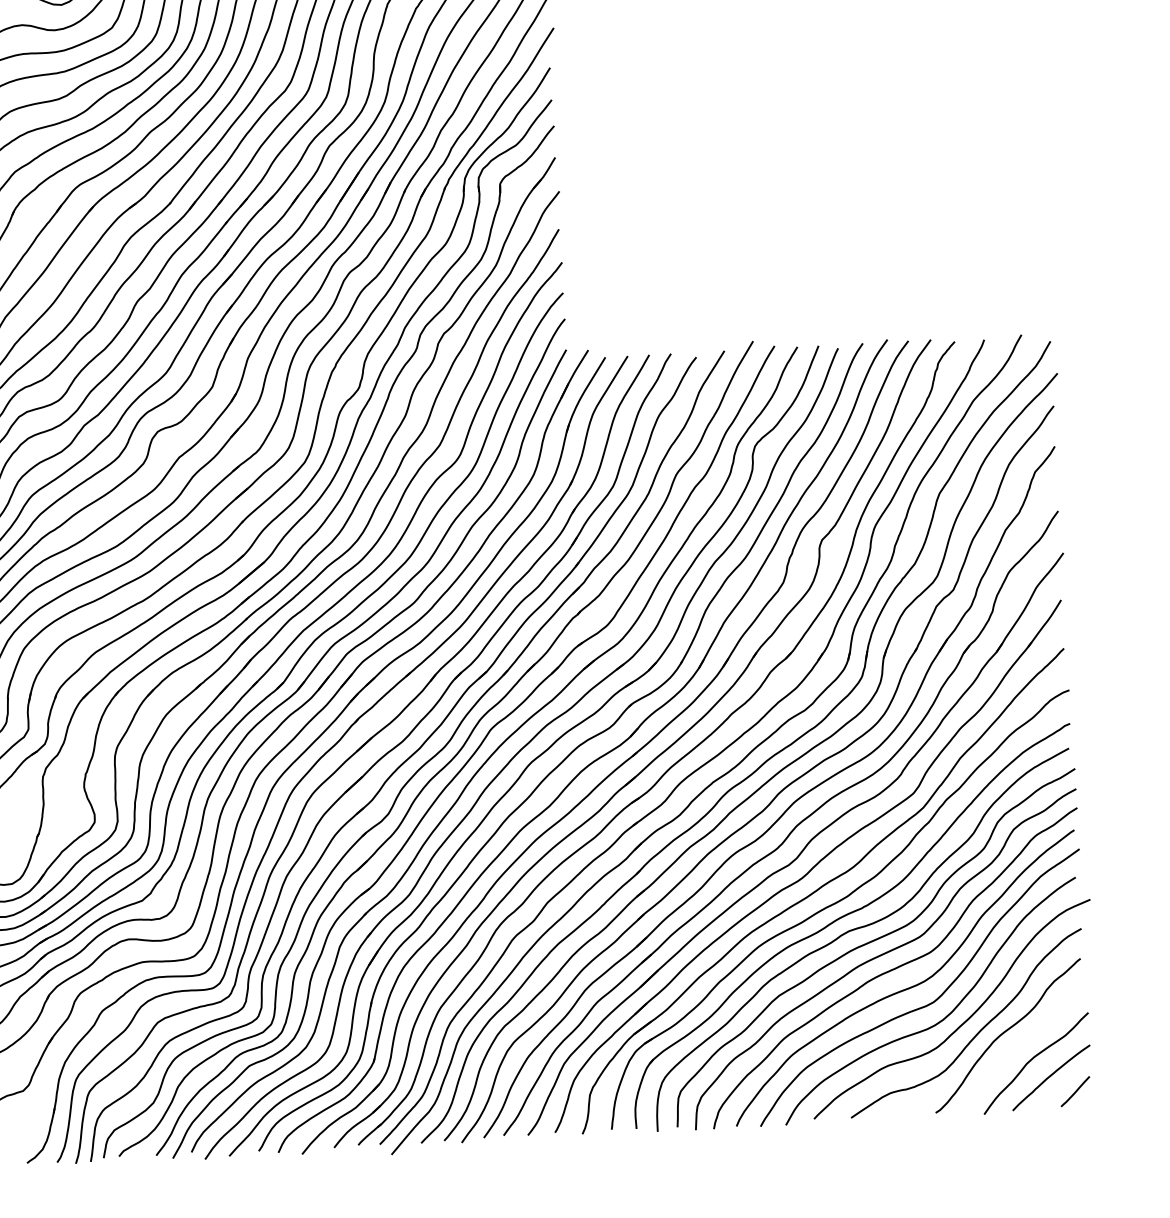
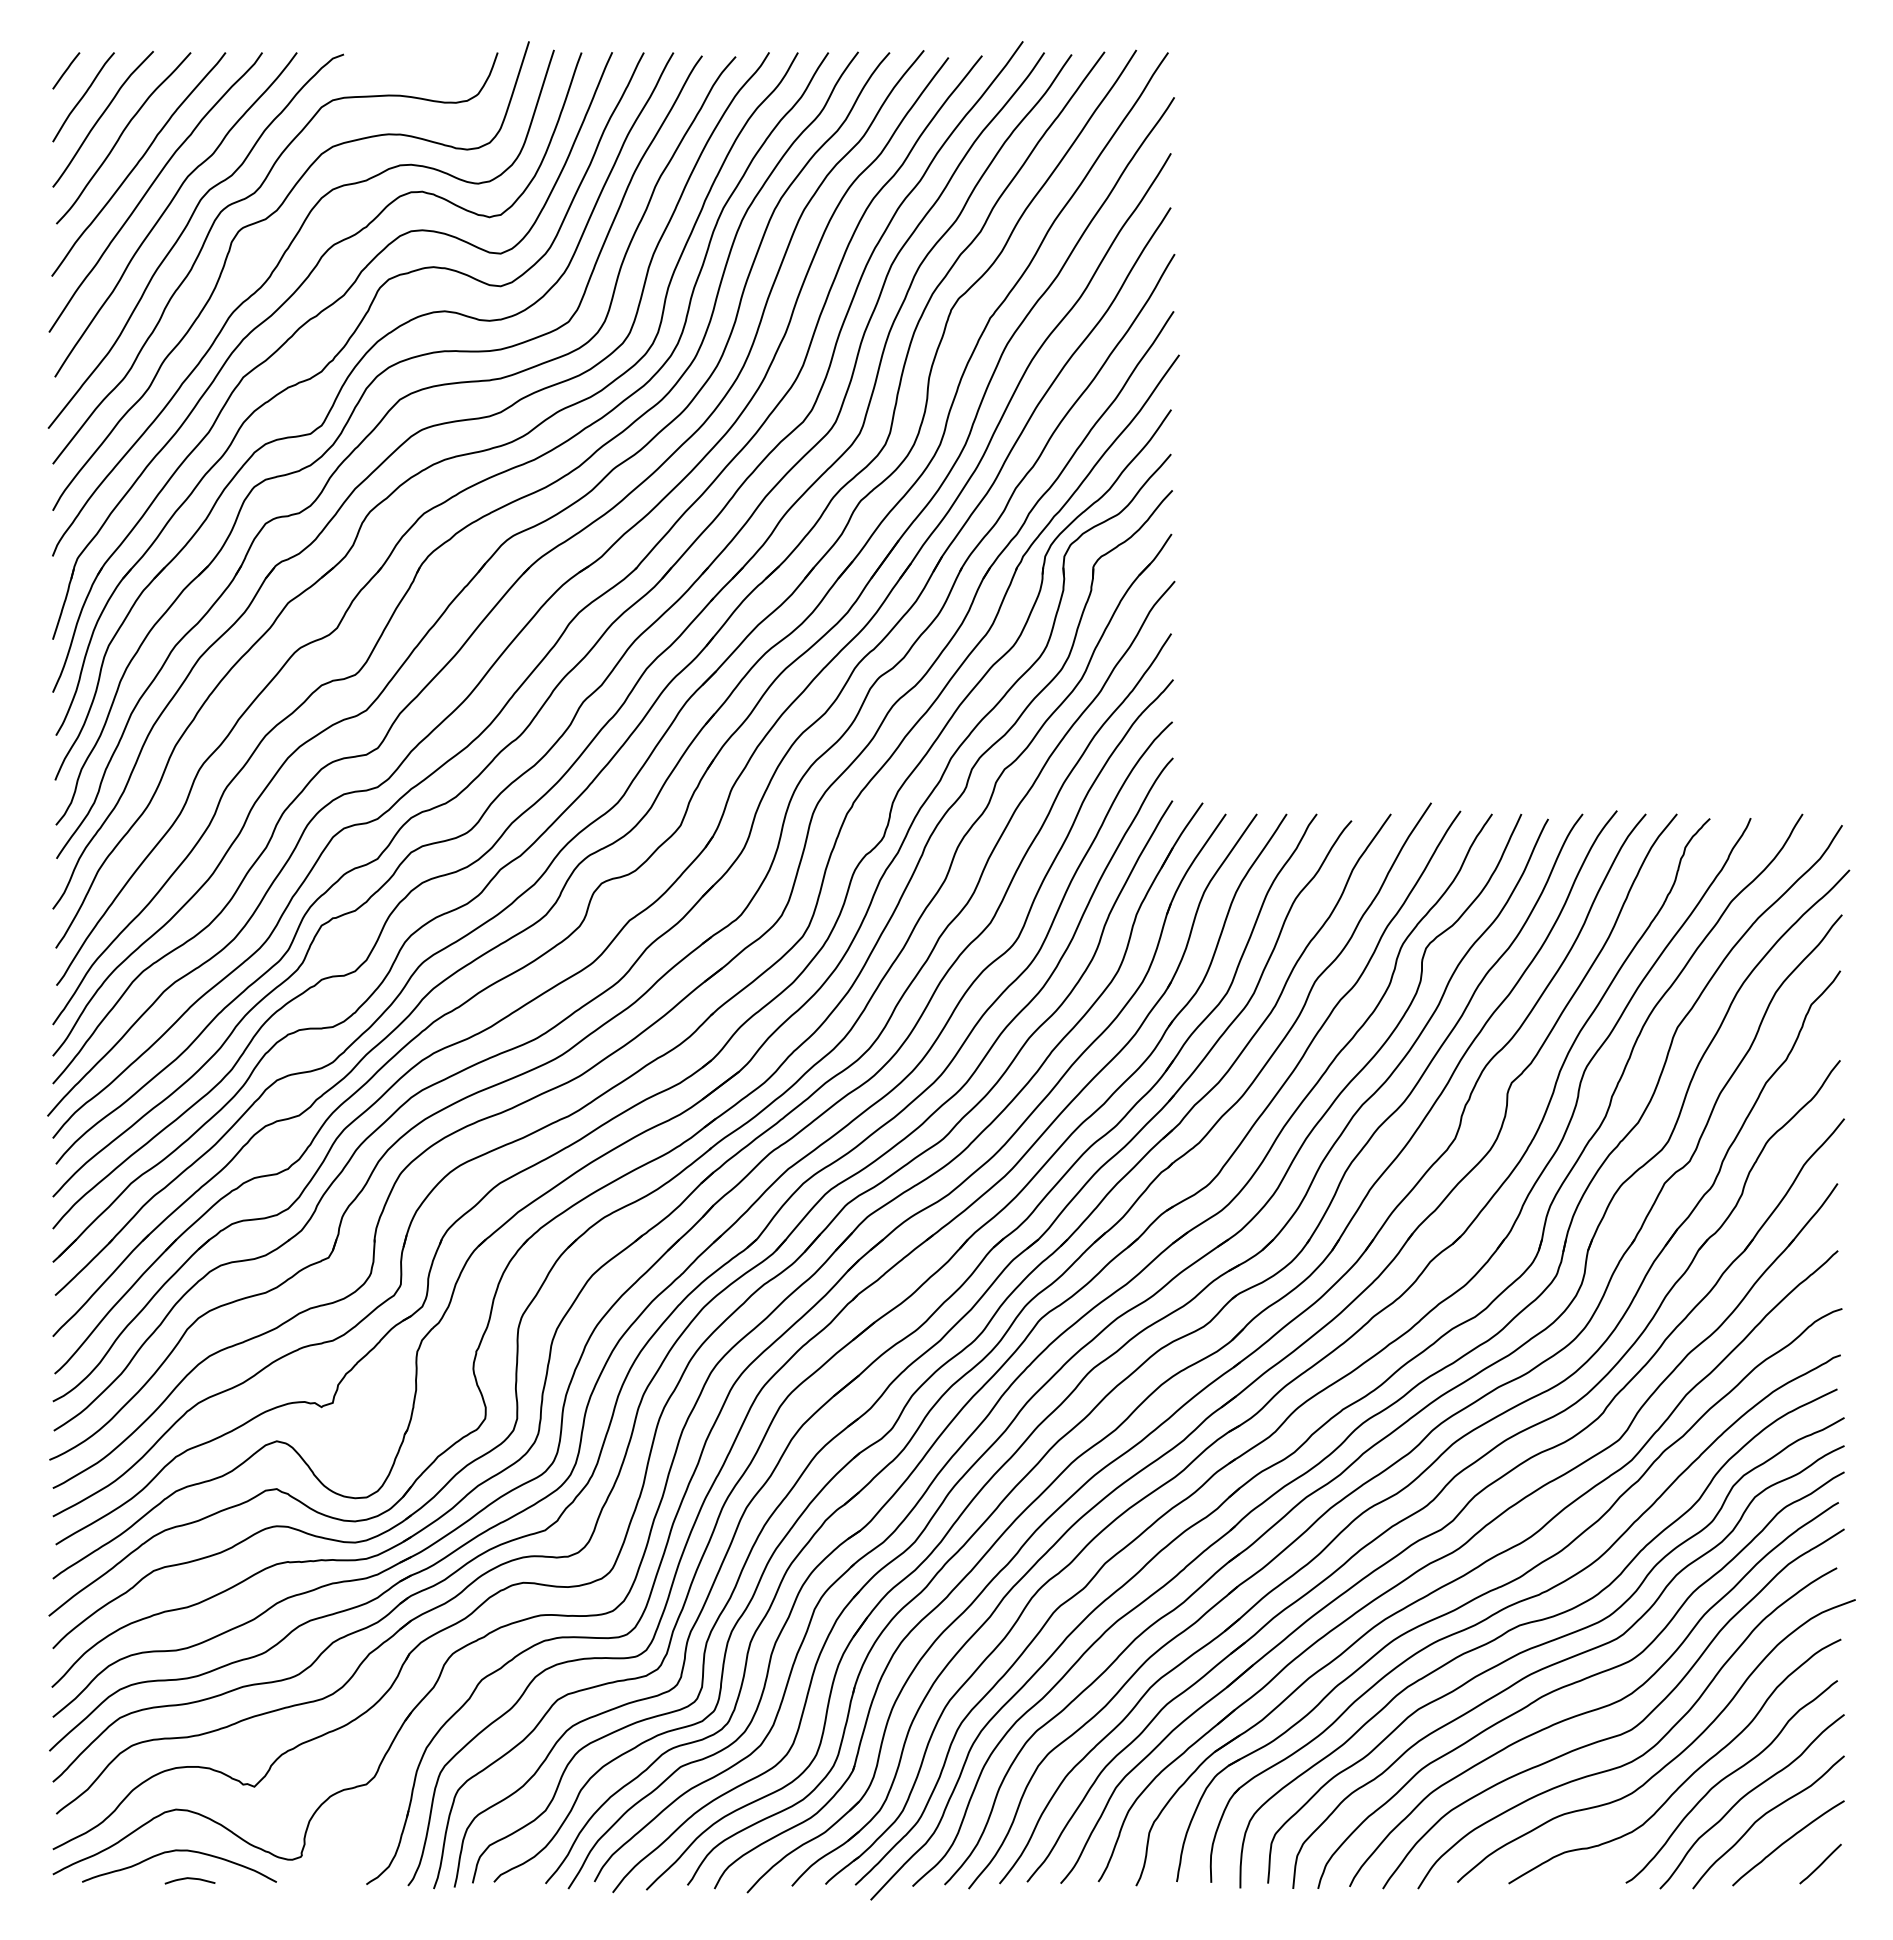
curve: (1020, 1044) -> (1748, 1794), added

